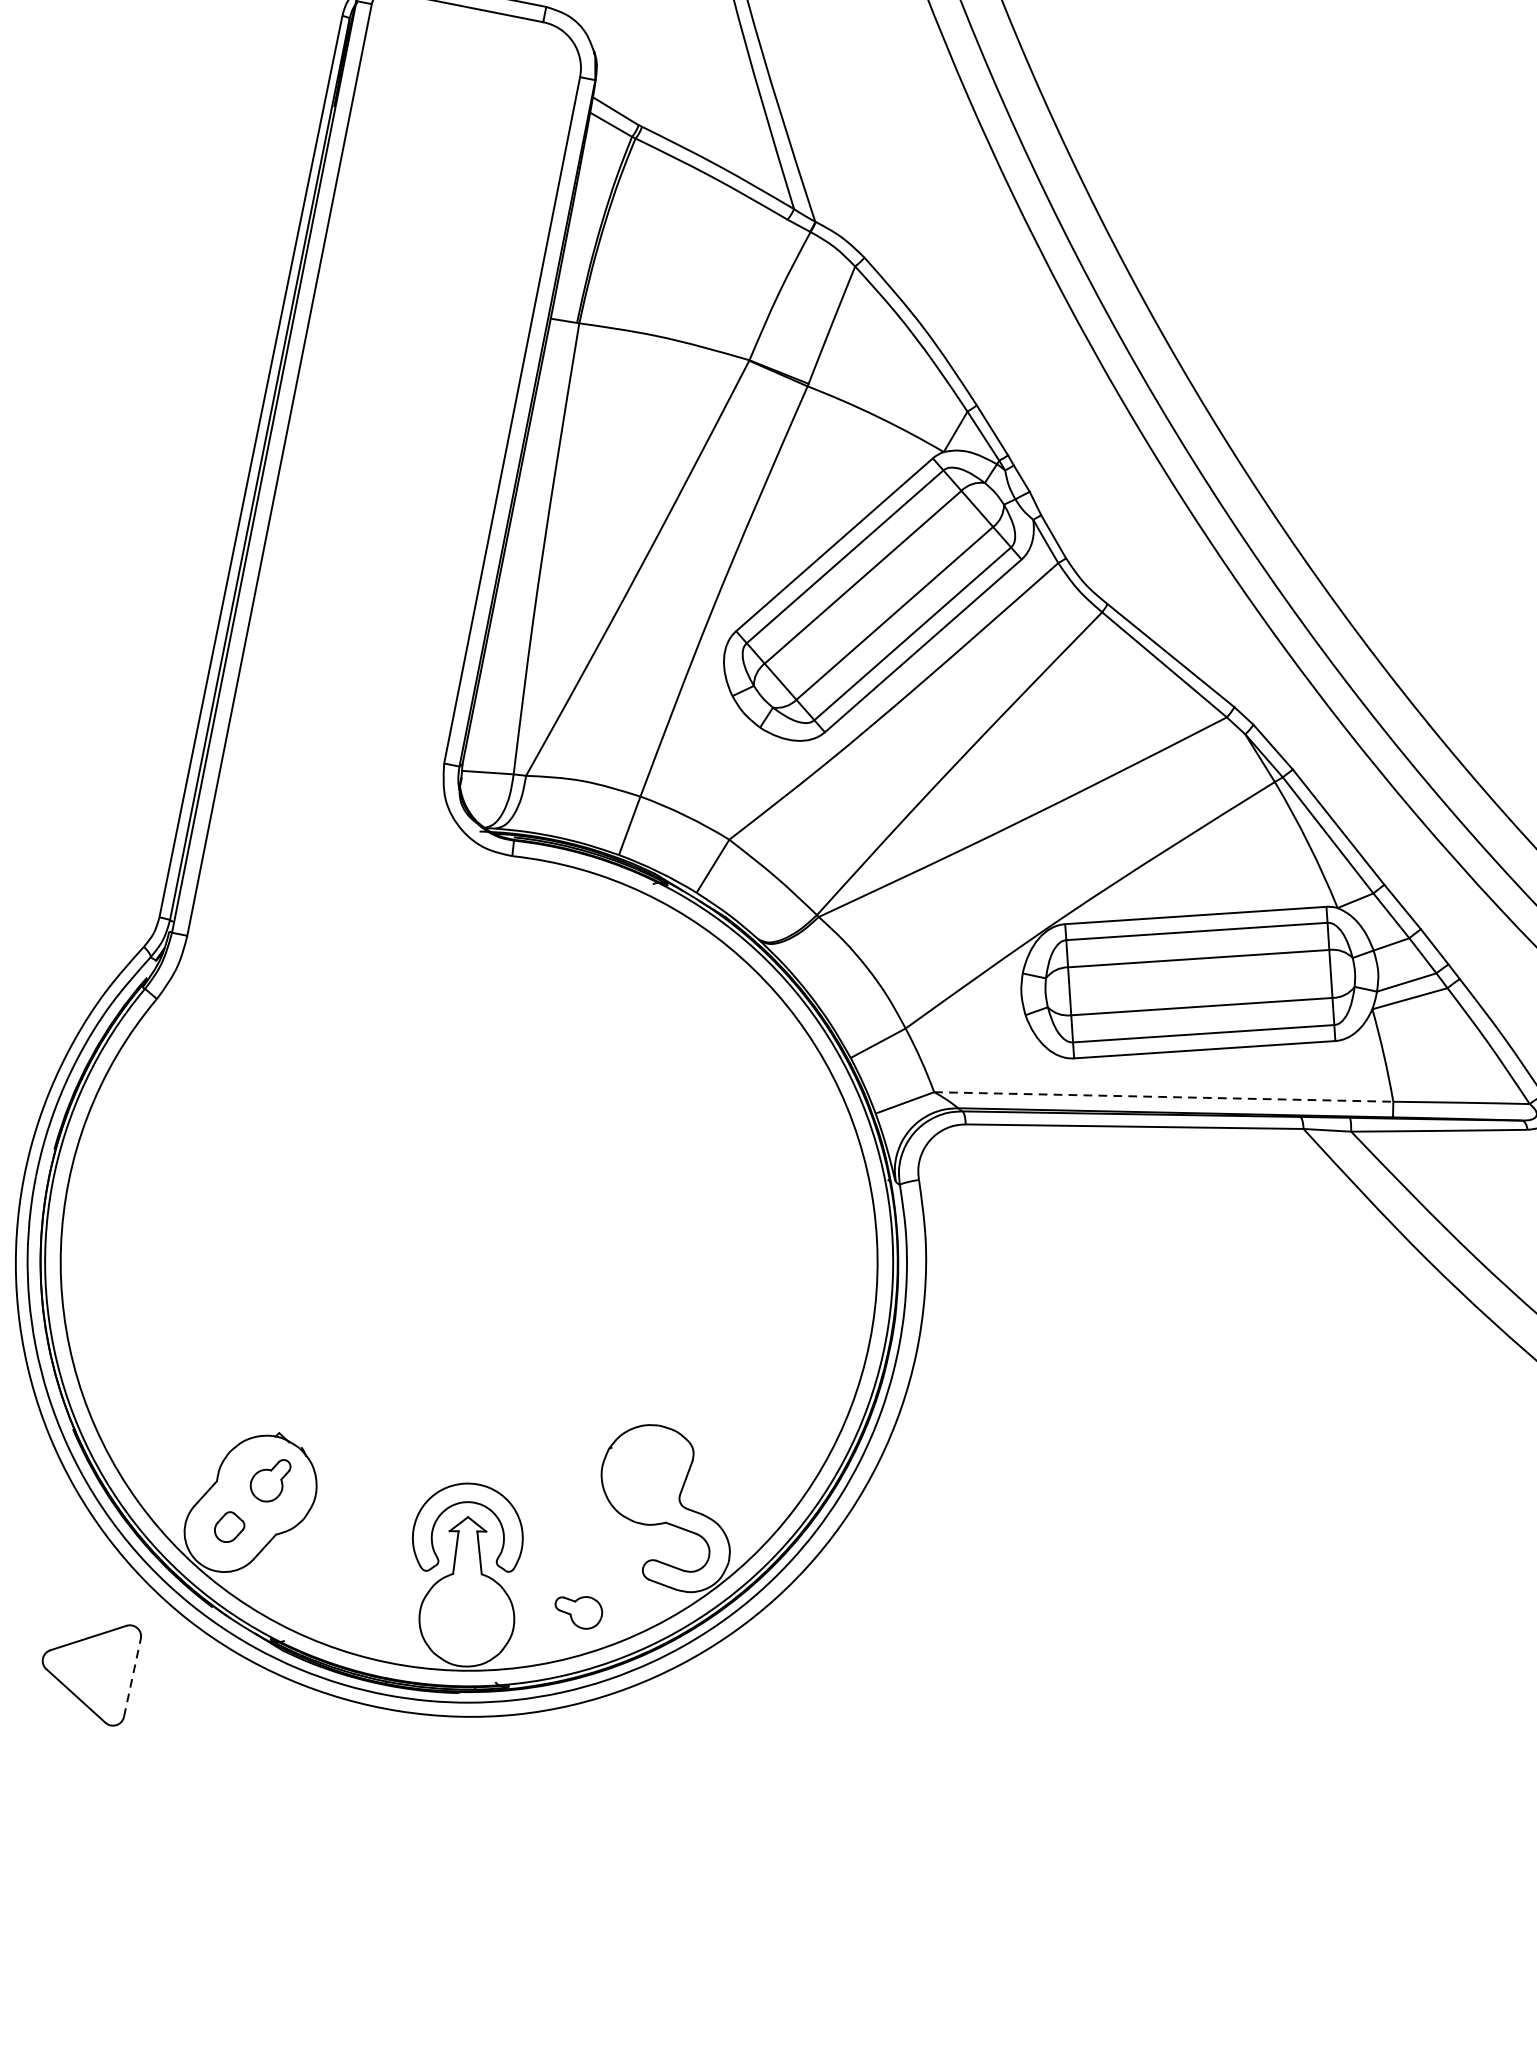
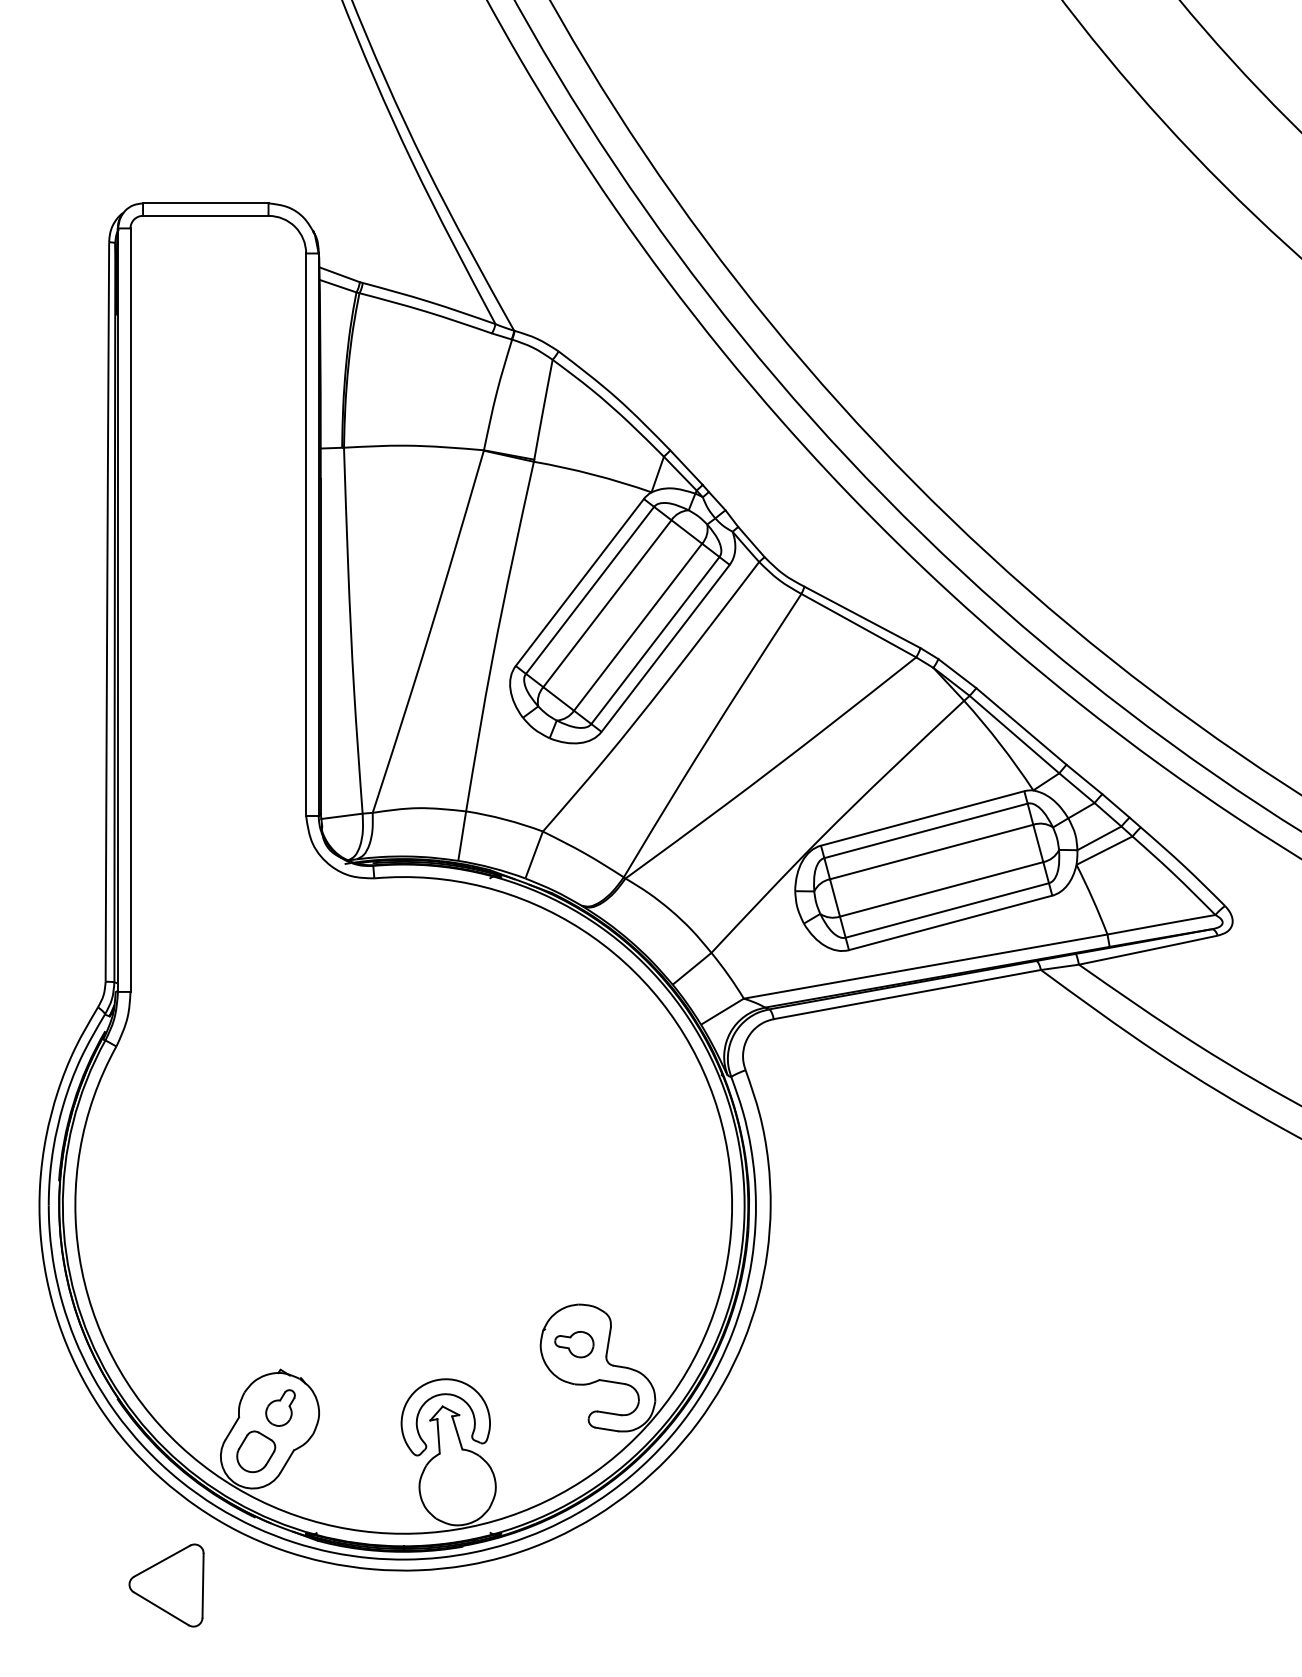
line: (1163, 1096) -> (925, 966), dashed -> solid
part: (230, 1526) -> (256, 1451), size x1.67
part: (578, 1611) -> (574, 1344), moved
line: (132, 1677) -> (203, 1585), dashed -> solid

